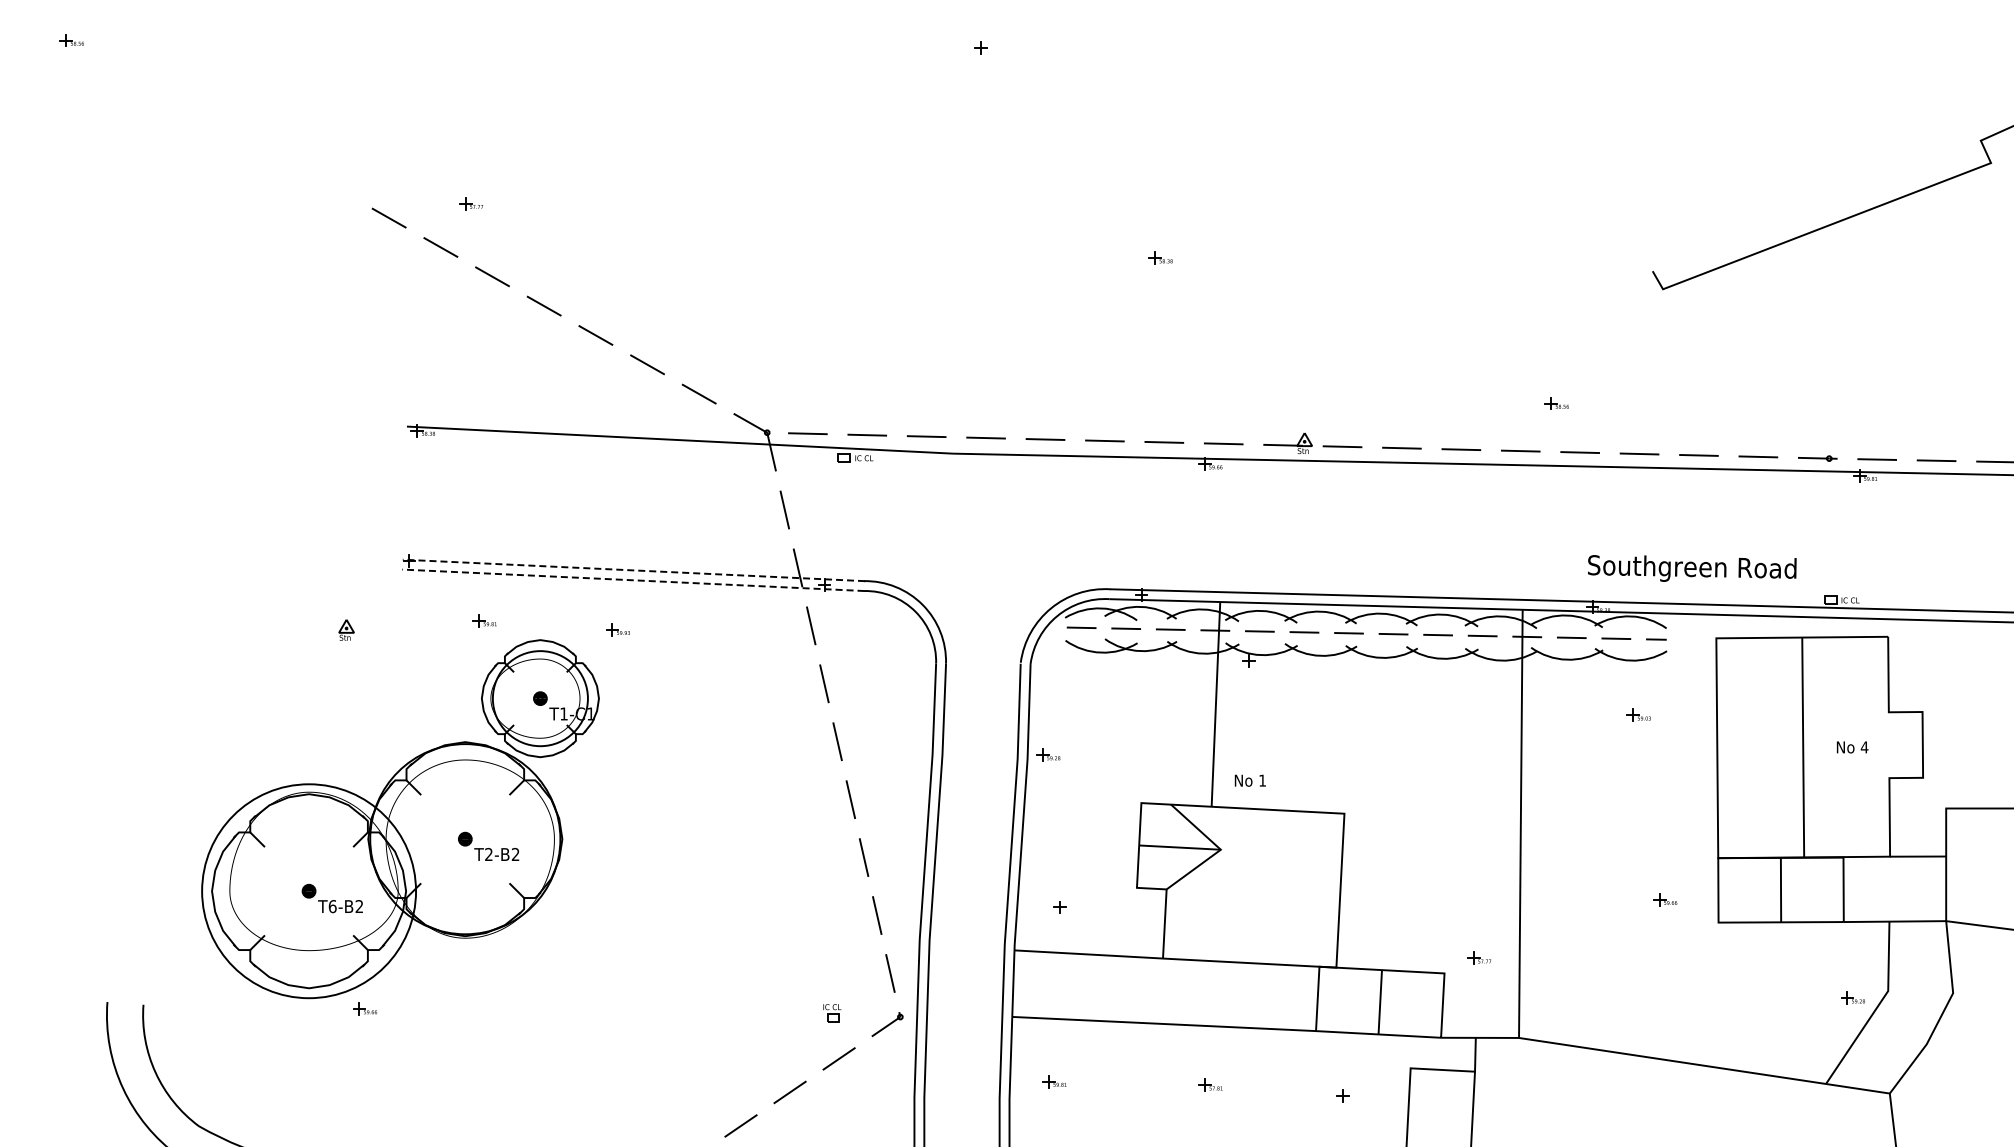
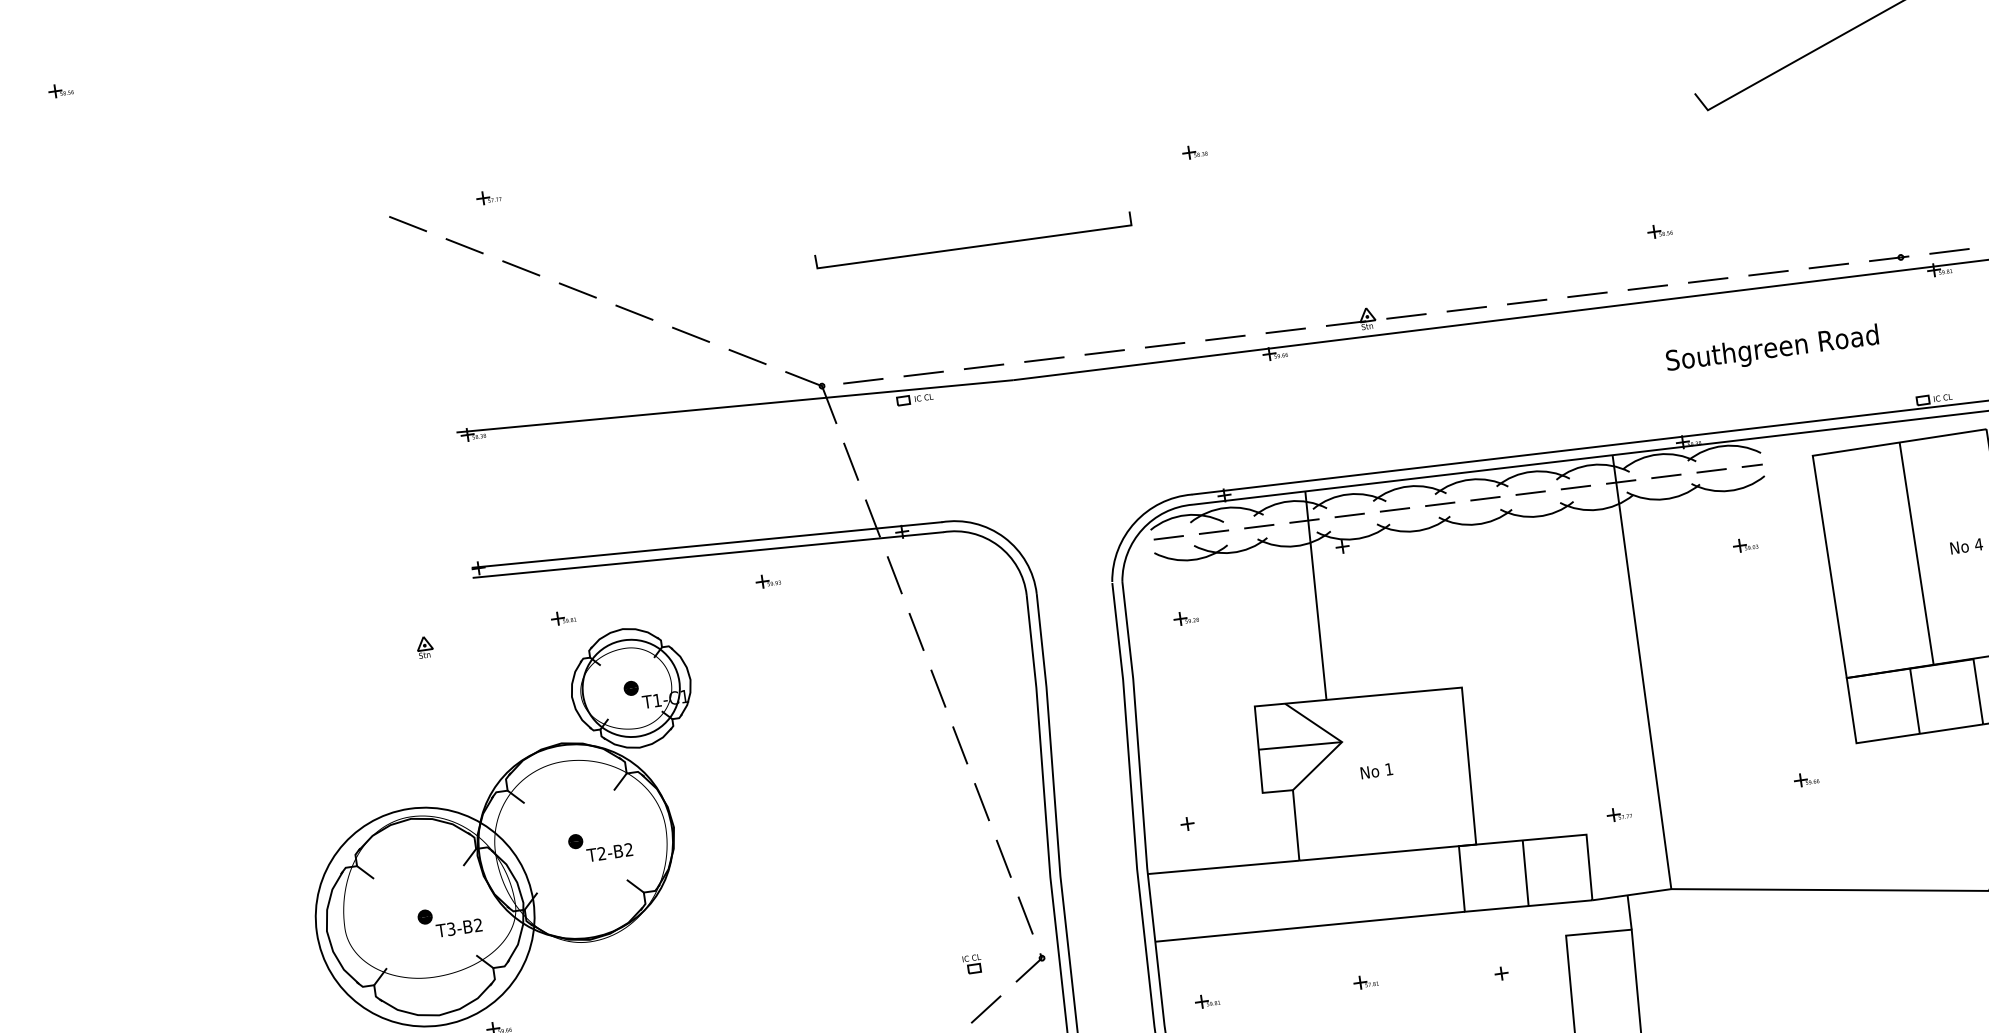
line: (933, 318) -> (973, 246), added
part: (1556, 403) -> (1659, 231), moved
text: (1692, 568) -> (1772, 349), moved
line: (633, 570) -> (706, 545), dashed -> solid
line: (632, 580) -> (707, 555), dashed -> solid
part: (617, 629) -> (767, 580), moved
part: (1048, 754) -> (1186, 617), moved
text: (1249, 780) -> (1375, 771), moved
part: (1665, 899) -> (1806, 779), moved
text: (332, 906) -> (451, 929), T6-B2 -> T3-B2

